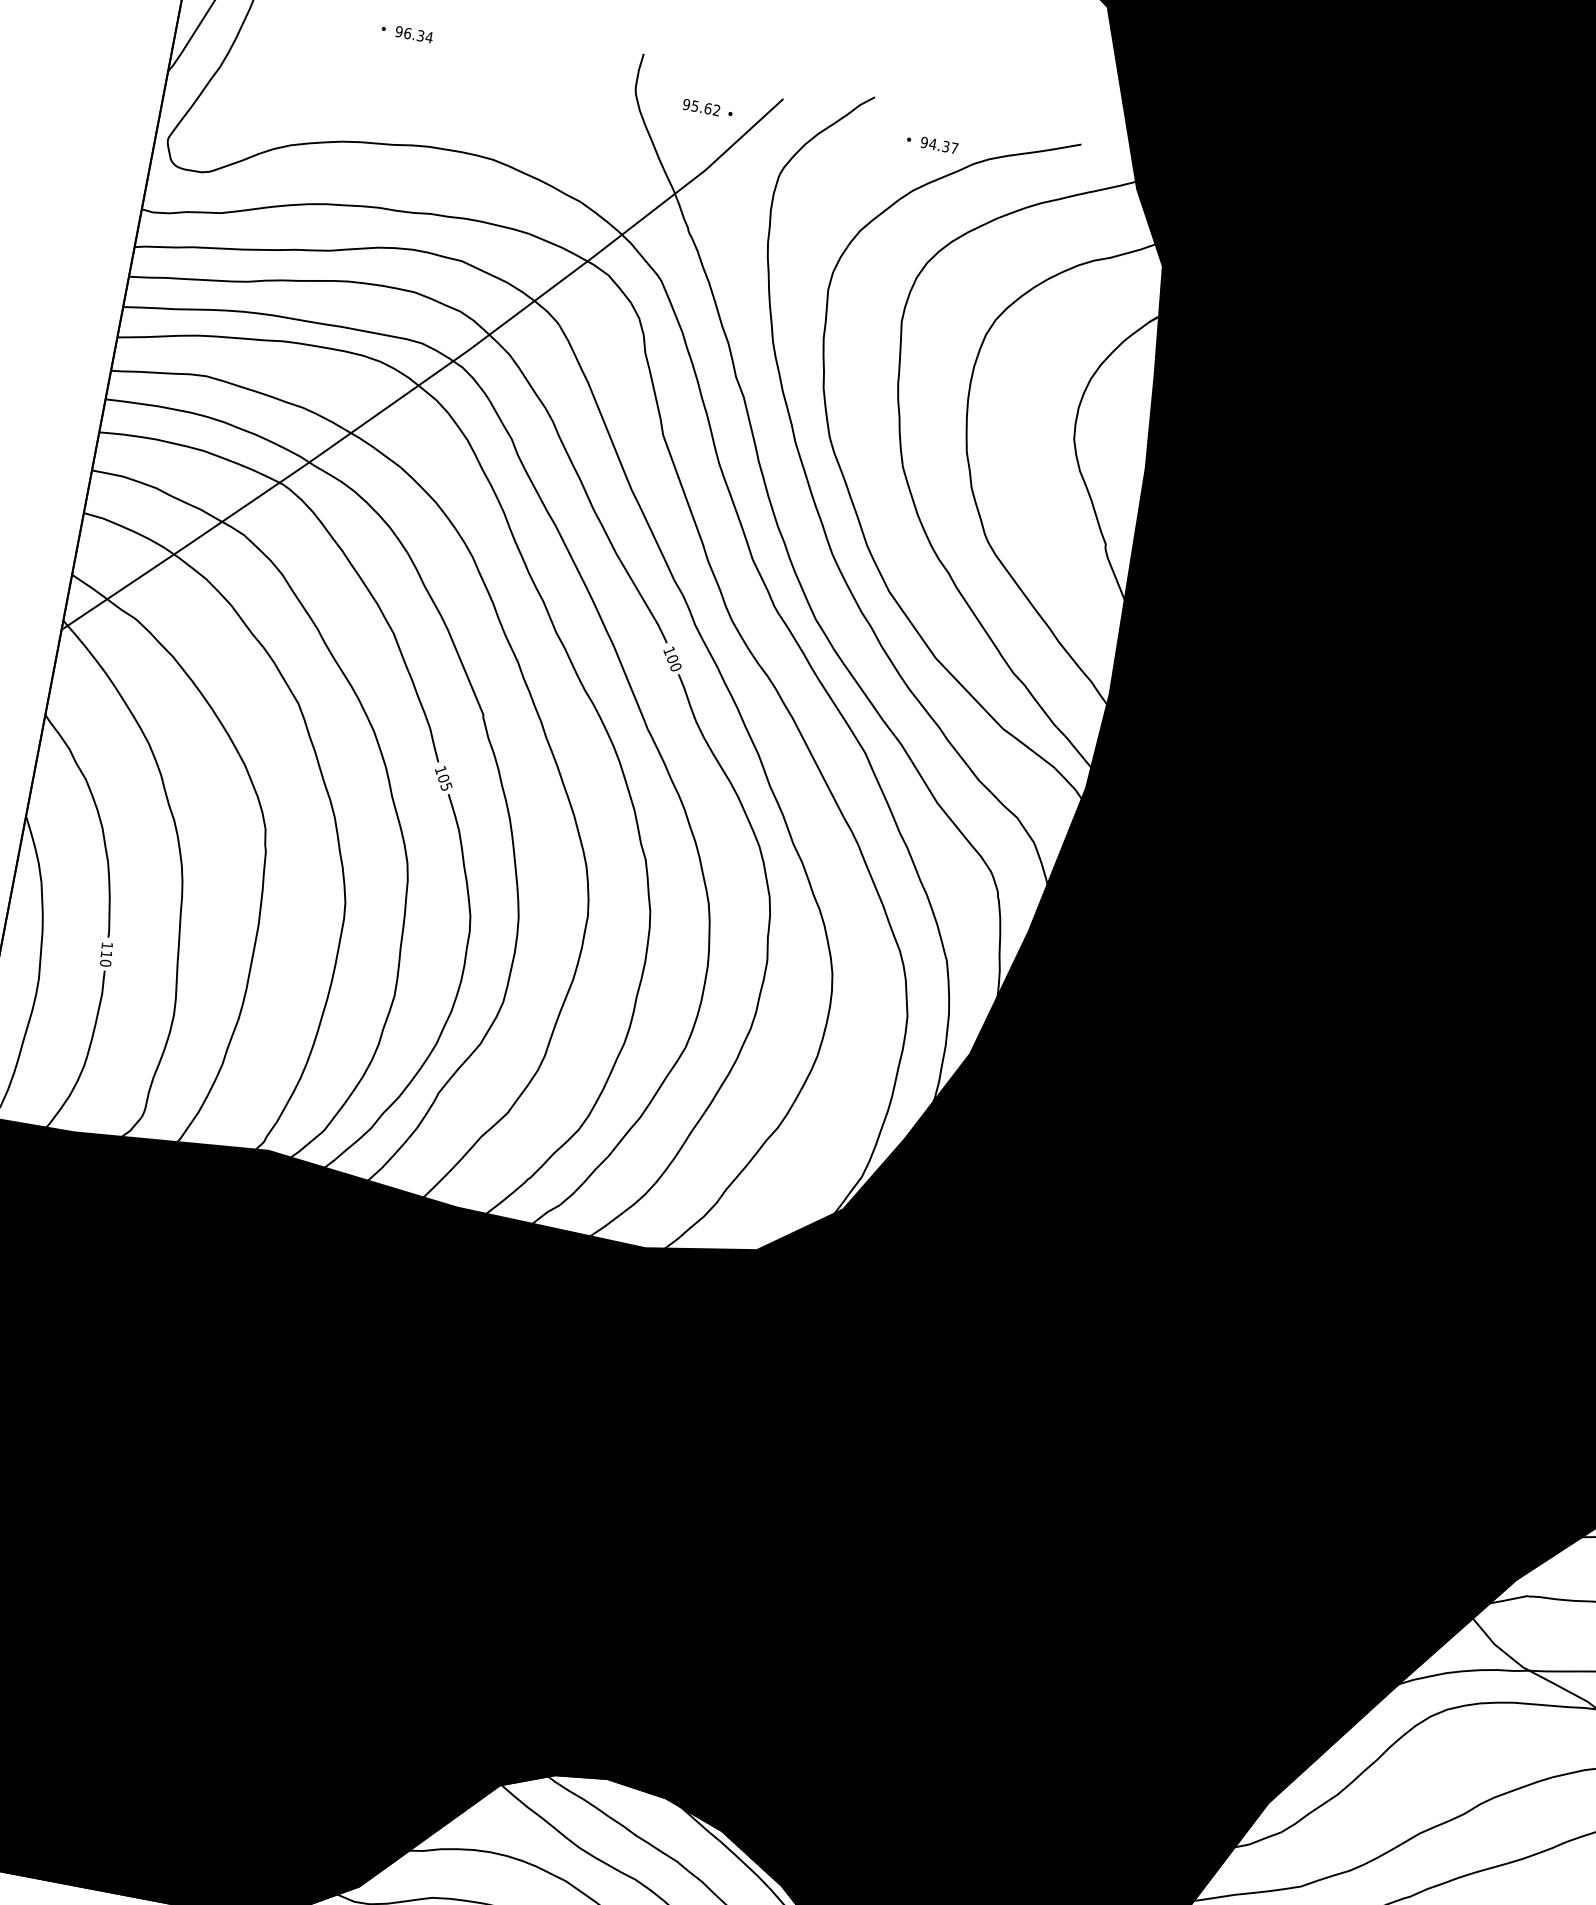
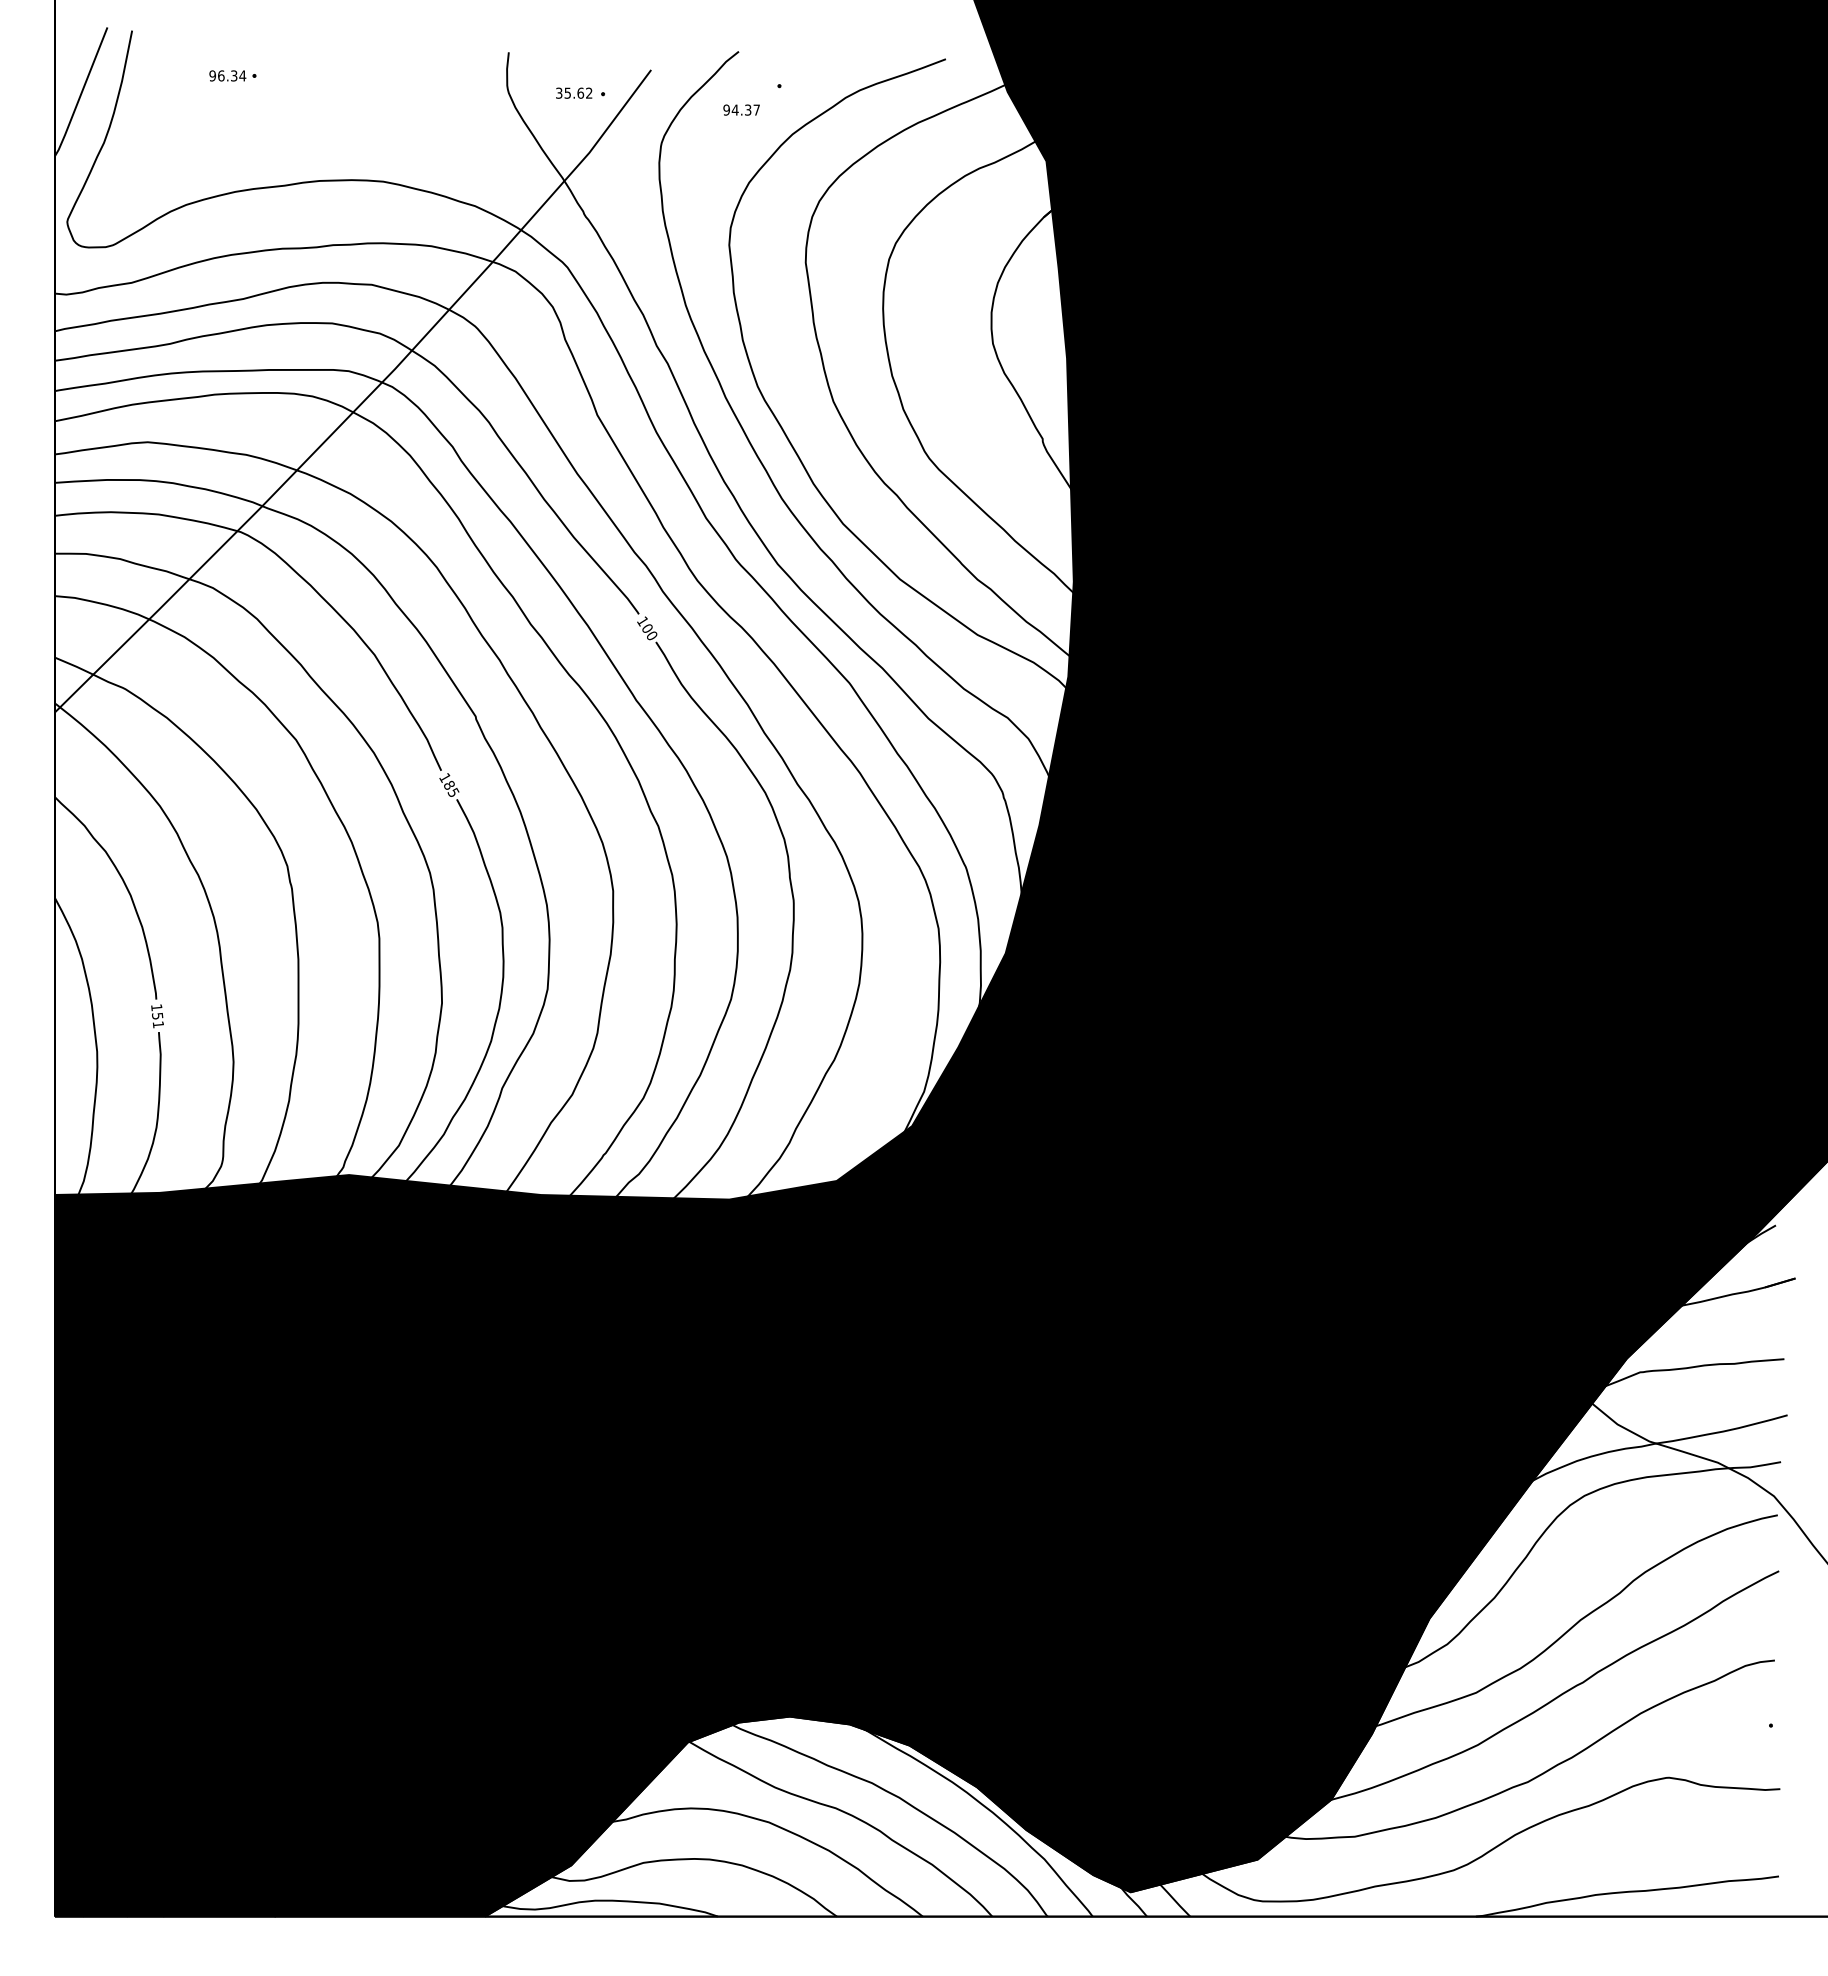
text: (414, 34) -> (227, 75), moved
text: (685, 103) -> (558, 92), 95.62 -> 35.62
text: (939, 144) -> (741, 109), moved
text: (443, 777) -> (449, 784), 105 -> 185
text: (106, 959) -> (158, 1020), 110 -> 151

